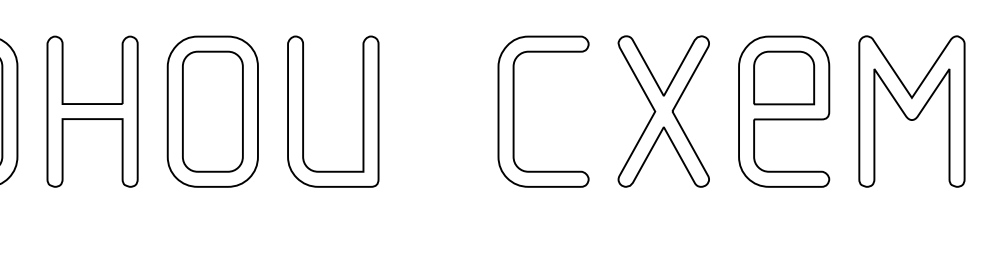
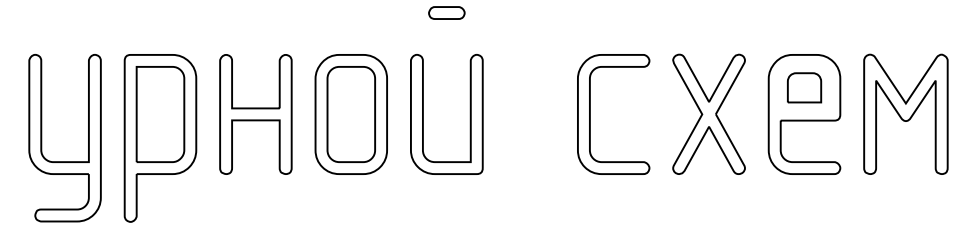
part: (784, 77) -> (804, 87), size x0.7

